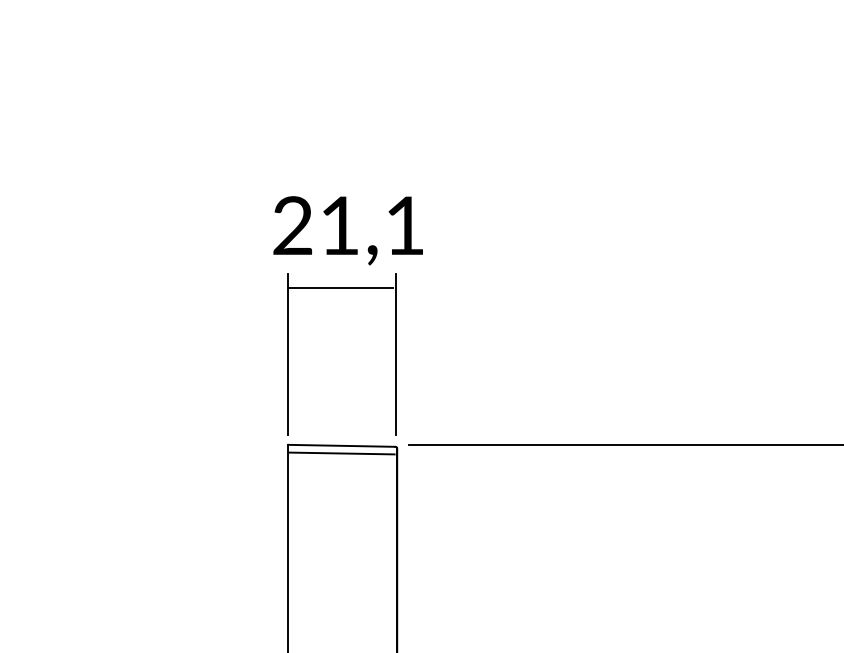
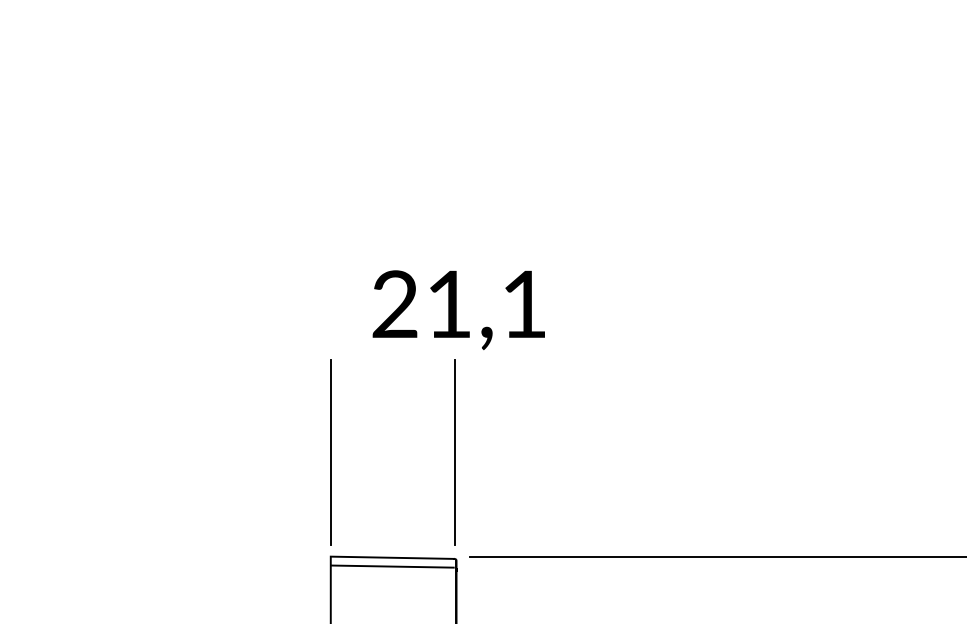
text: (347, 230) -> (458, 309), moved
line: (340, 288) -> (391, 376), removed

